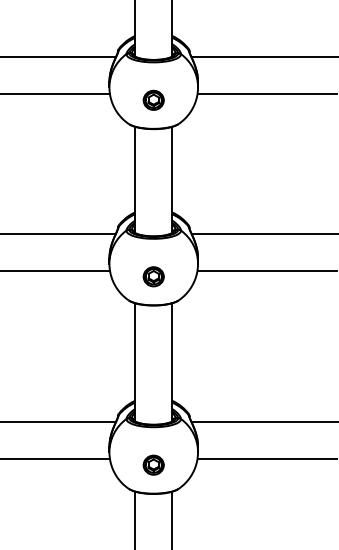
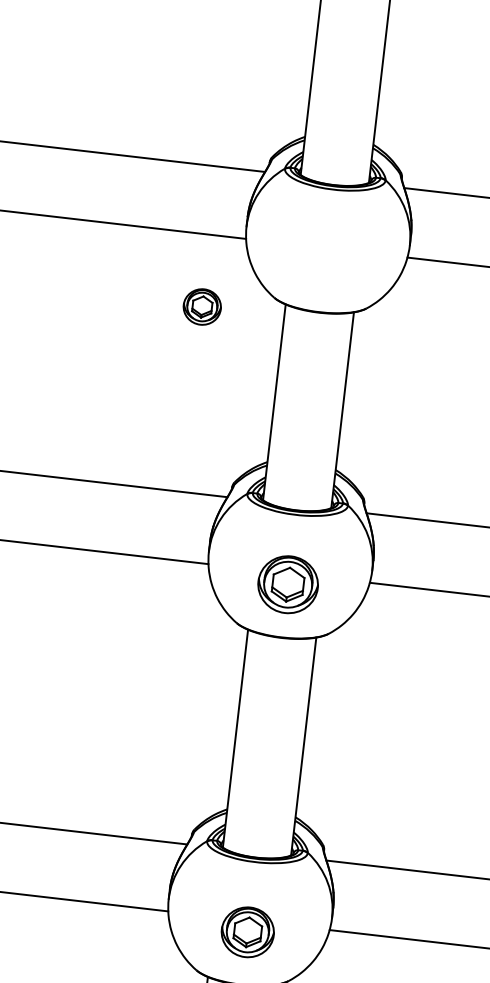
part: (153, 99) -> (202, 305), moved
part: (153, 276) -> (287, 584), size x1.6
part: (153, 464) -> (247, 930), size x1.4

